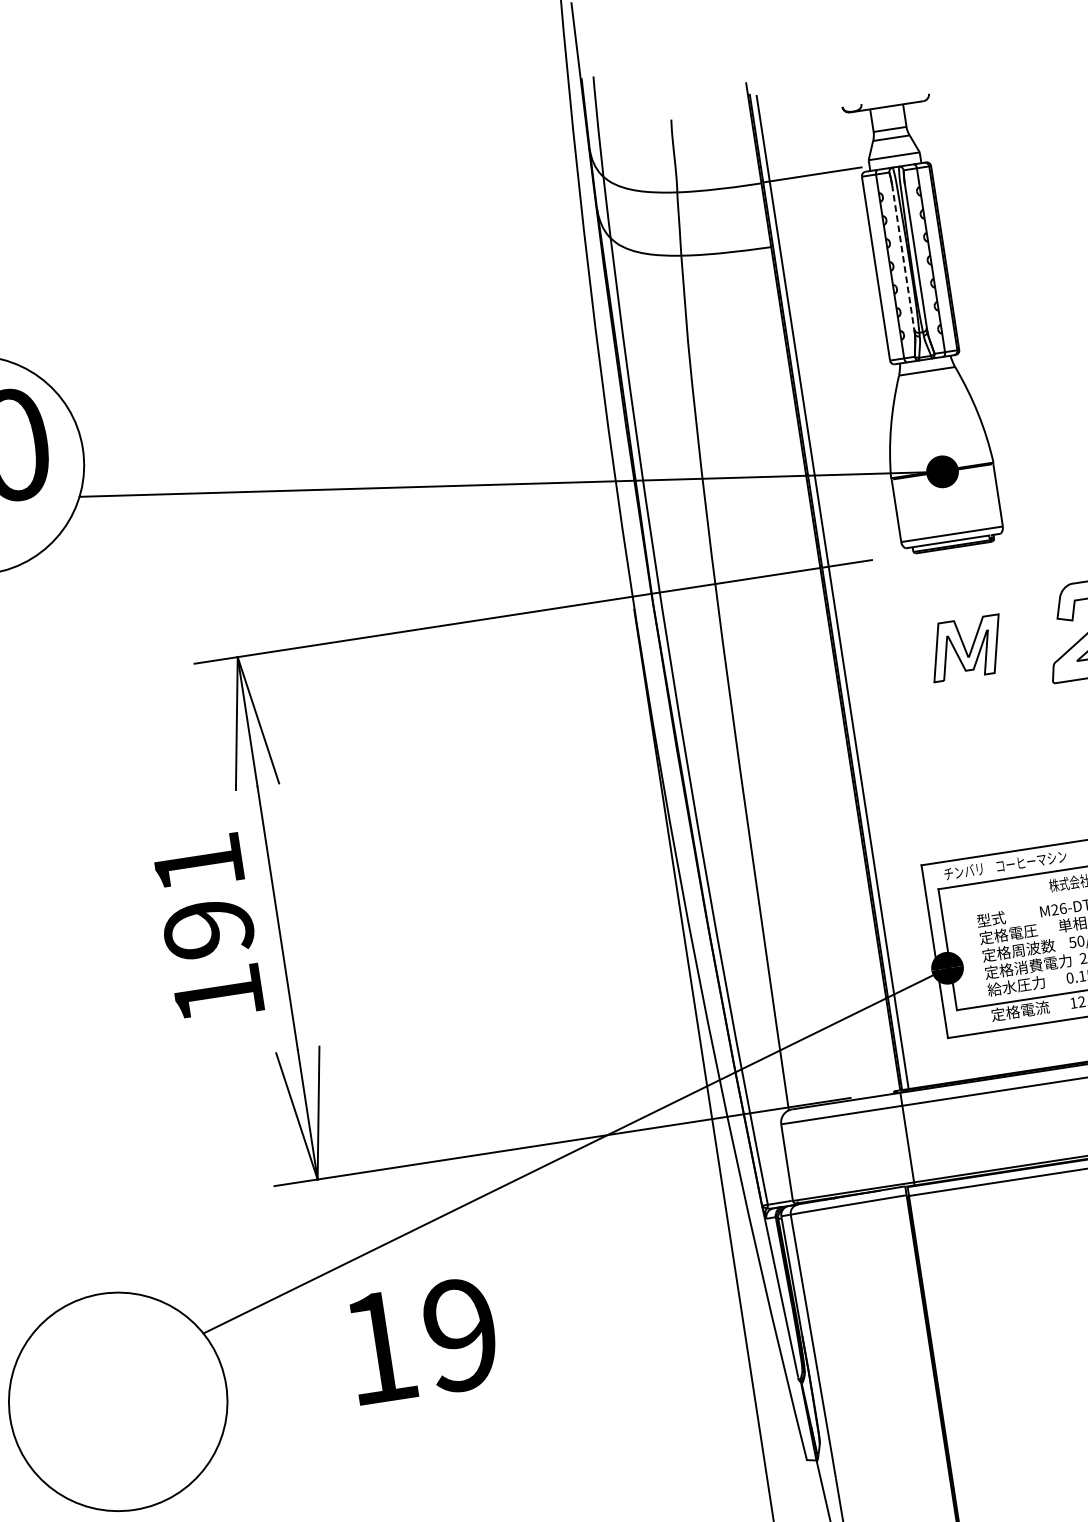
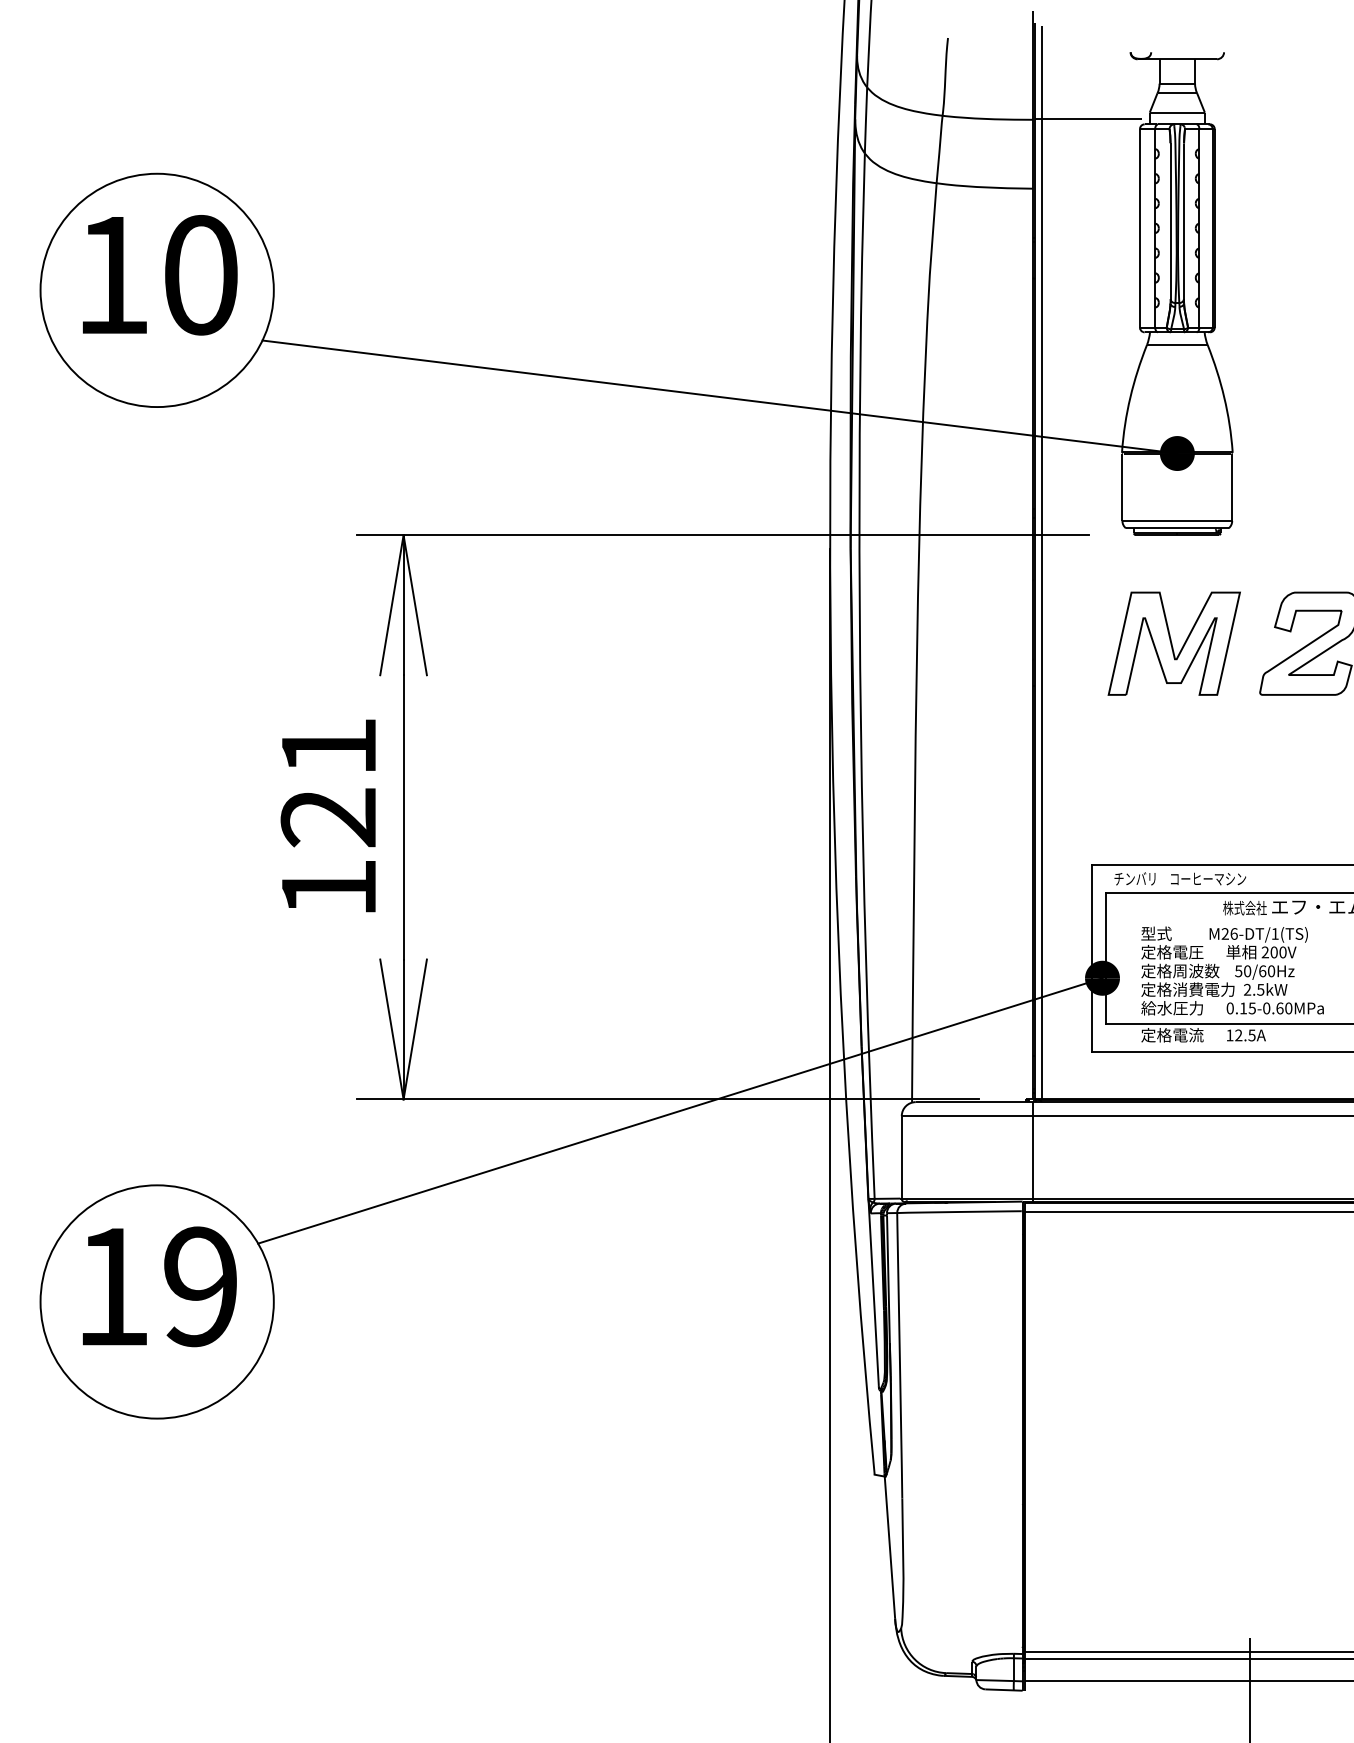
line: (903, 258) -> (1170, 222), dashed -> solid
part: (965, 648) -> (1173, 643), size x1.67
text: (209, 928) -> (329, 817), 191 -> 121
text: (422, 1340) -> (159, 1286), moved

